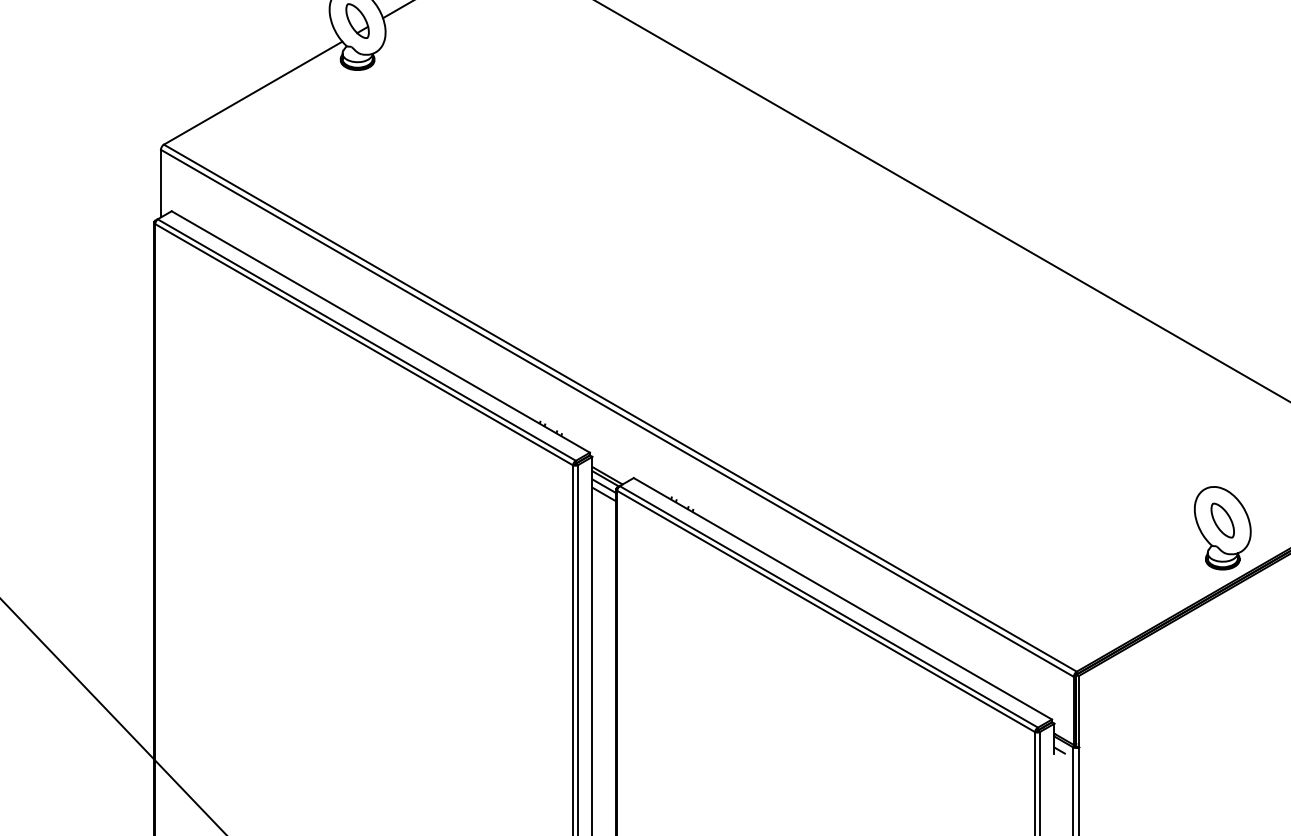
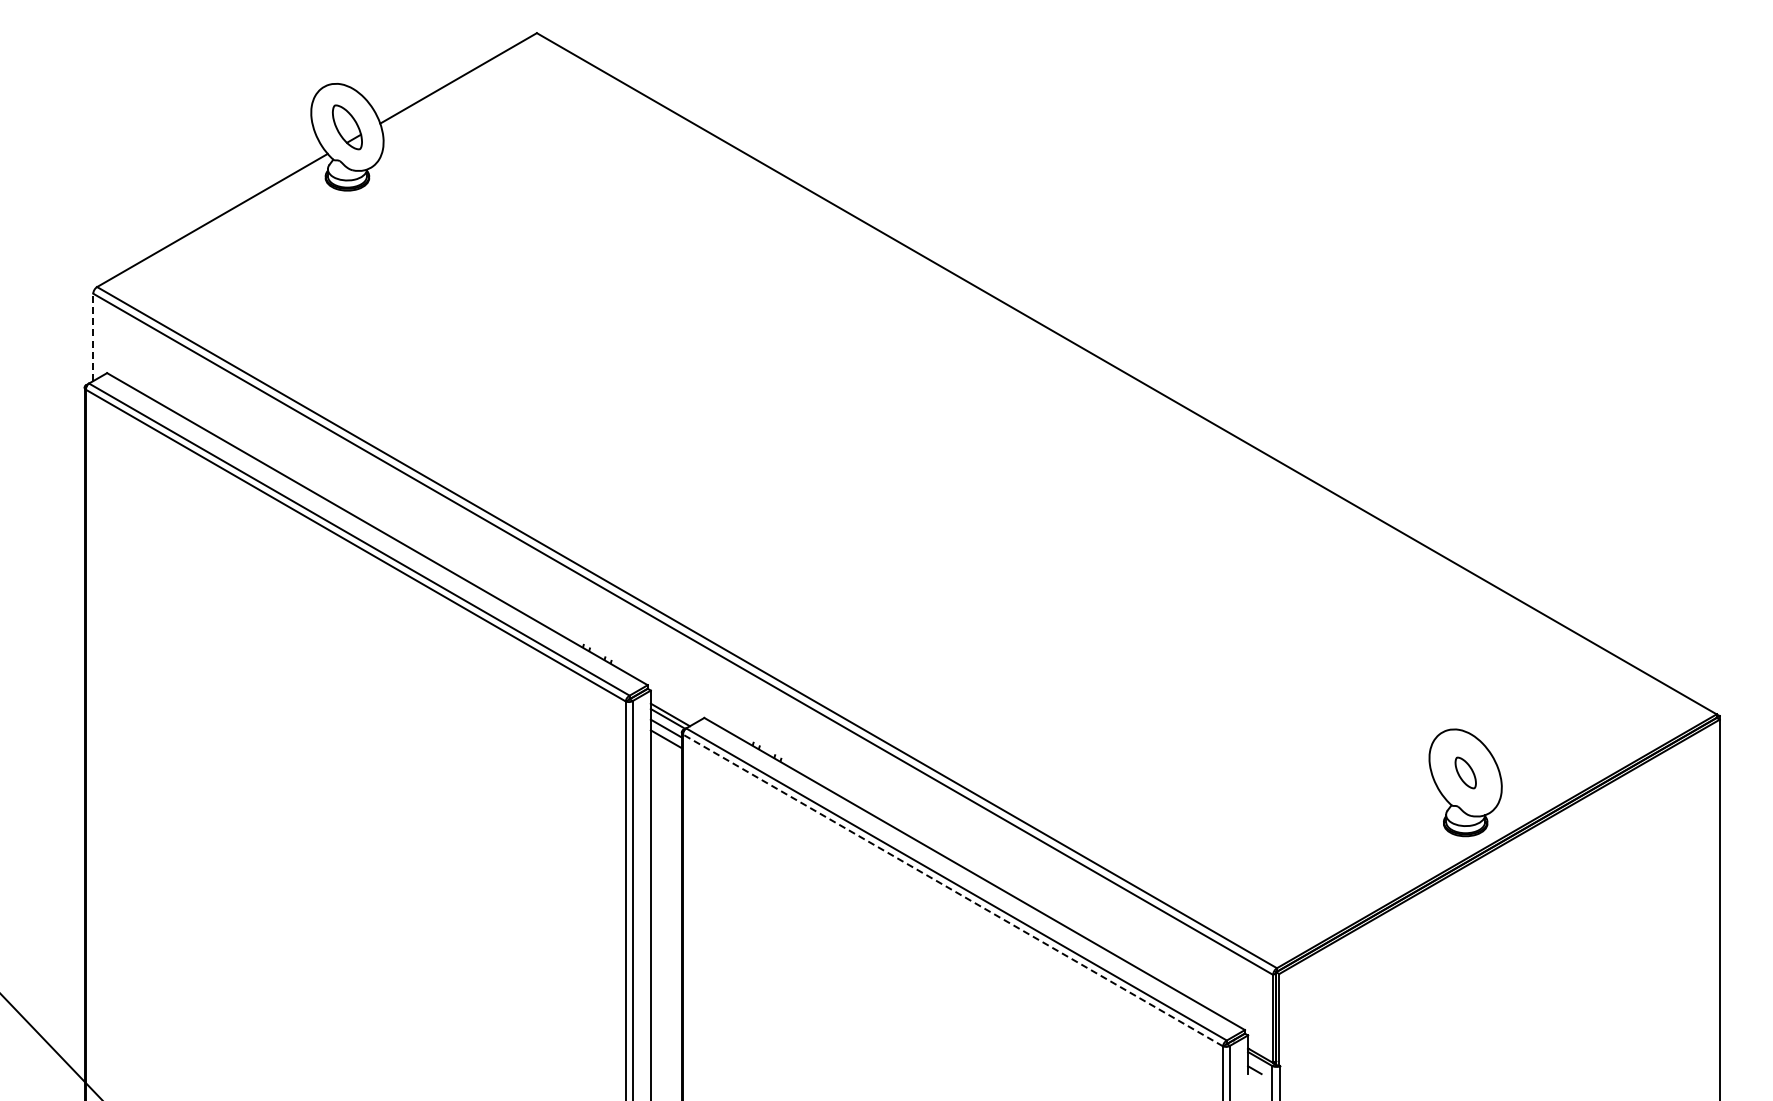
line: (161, 183) -> (93, 337), solid -> dashed
part: (1222, 520) -> (1465, 772), size x0.7
line: (826, 611) -> (953, 890), solid -> dashed

